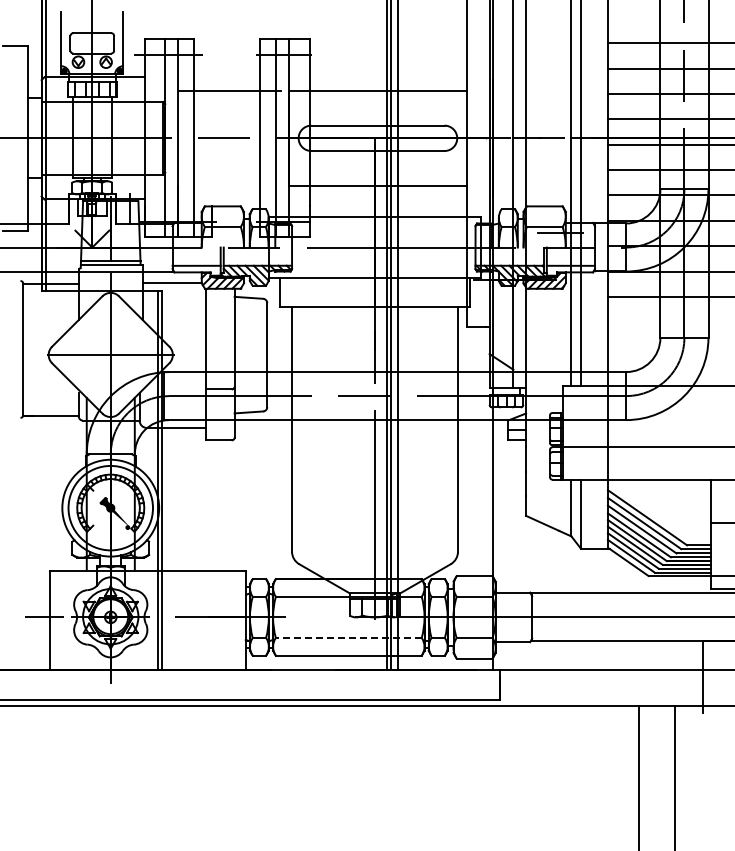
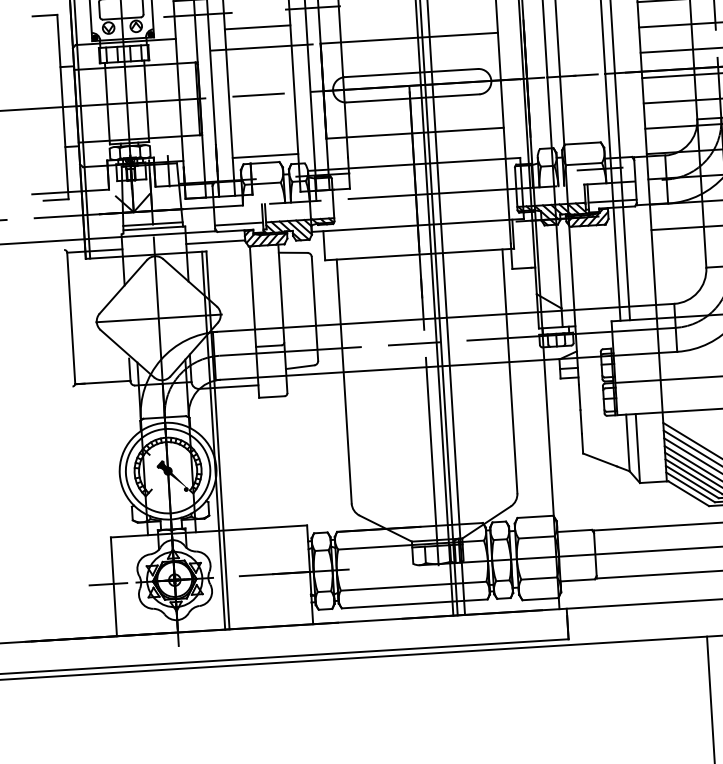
line: (227, 70) -> (257, 27), added
line: (227, 199) -> (265, 155), added
line: (348, 637) -> (413, 585), dashed -> solid

